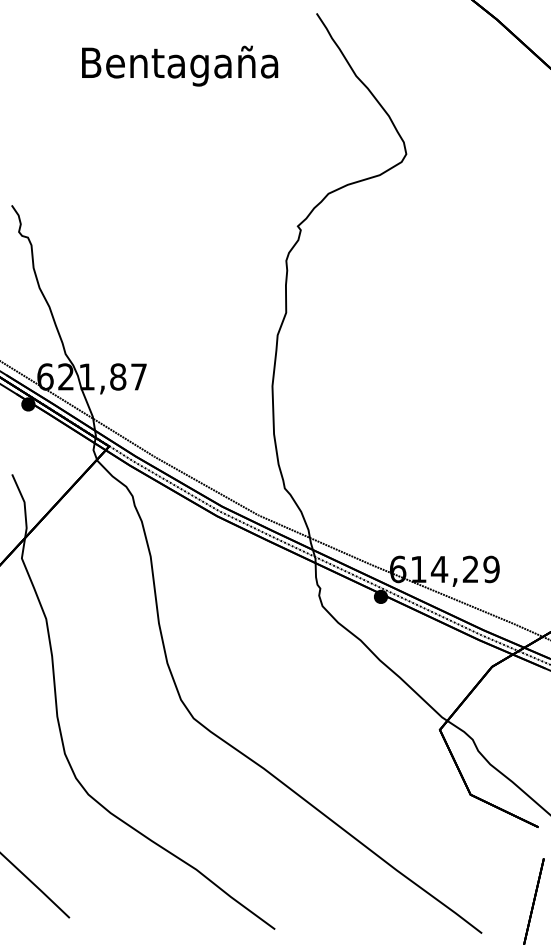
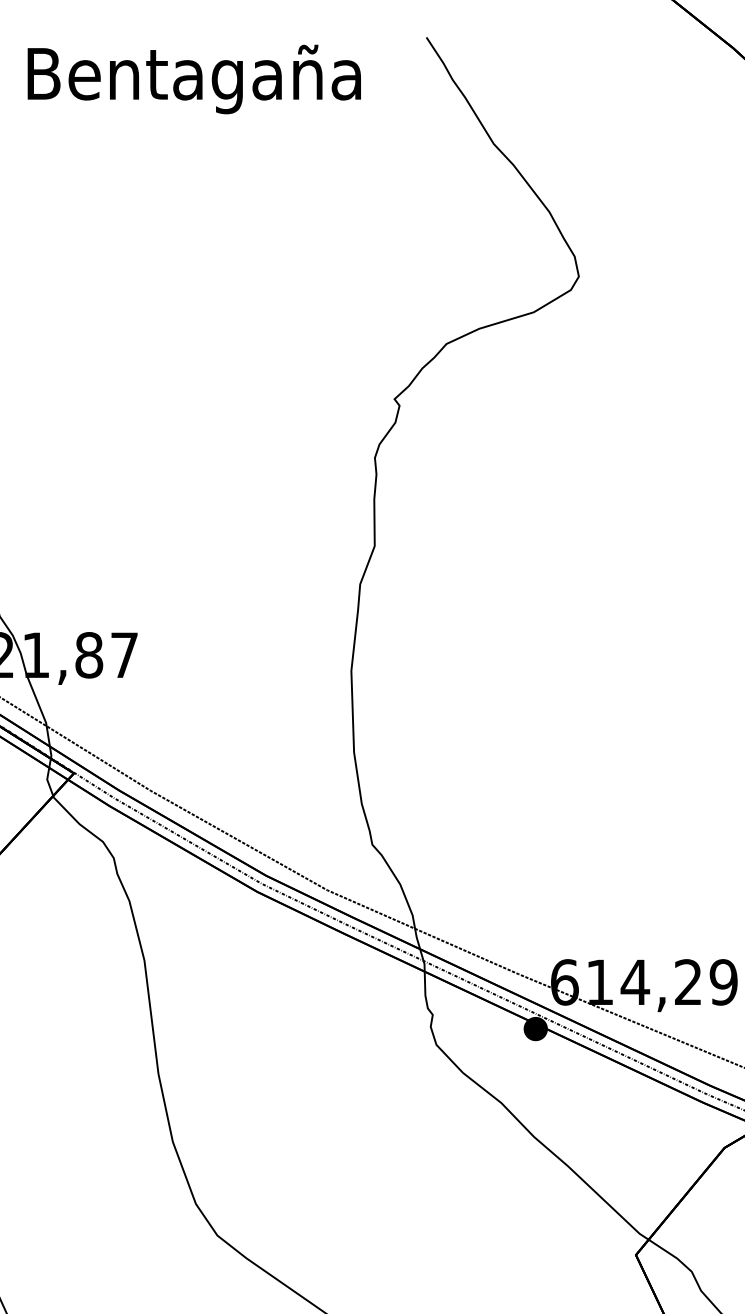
text: (180, 65) -> (195, 78), moved

